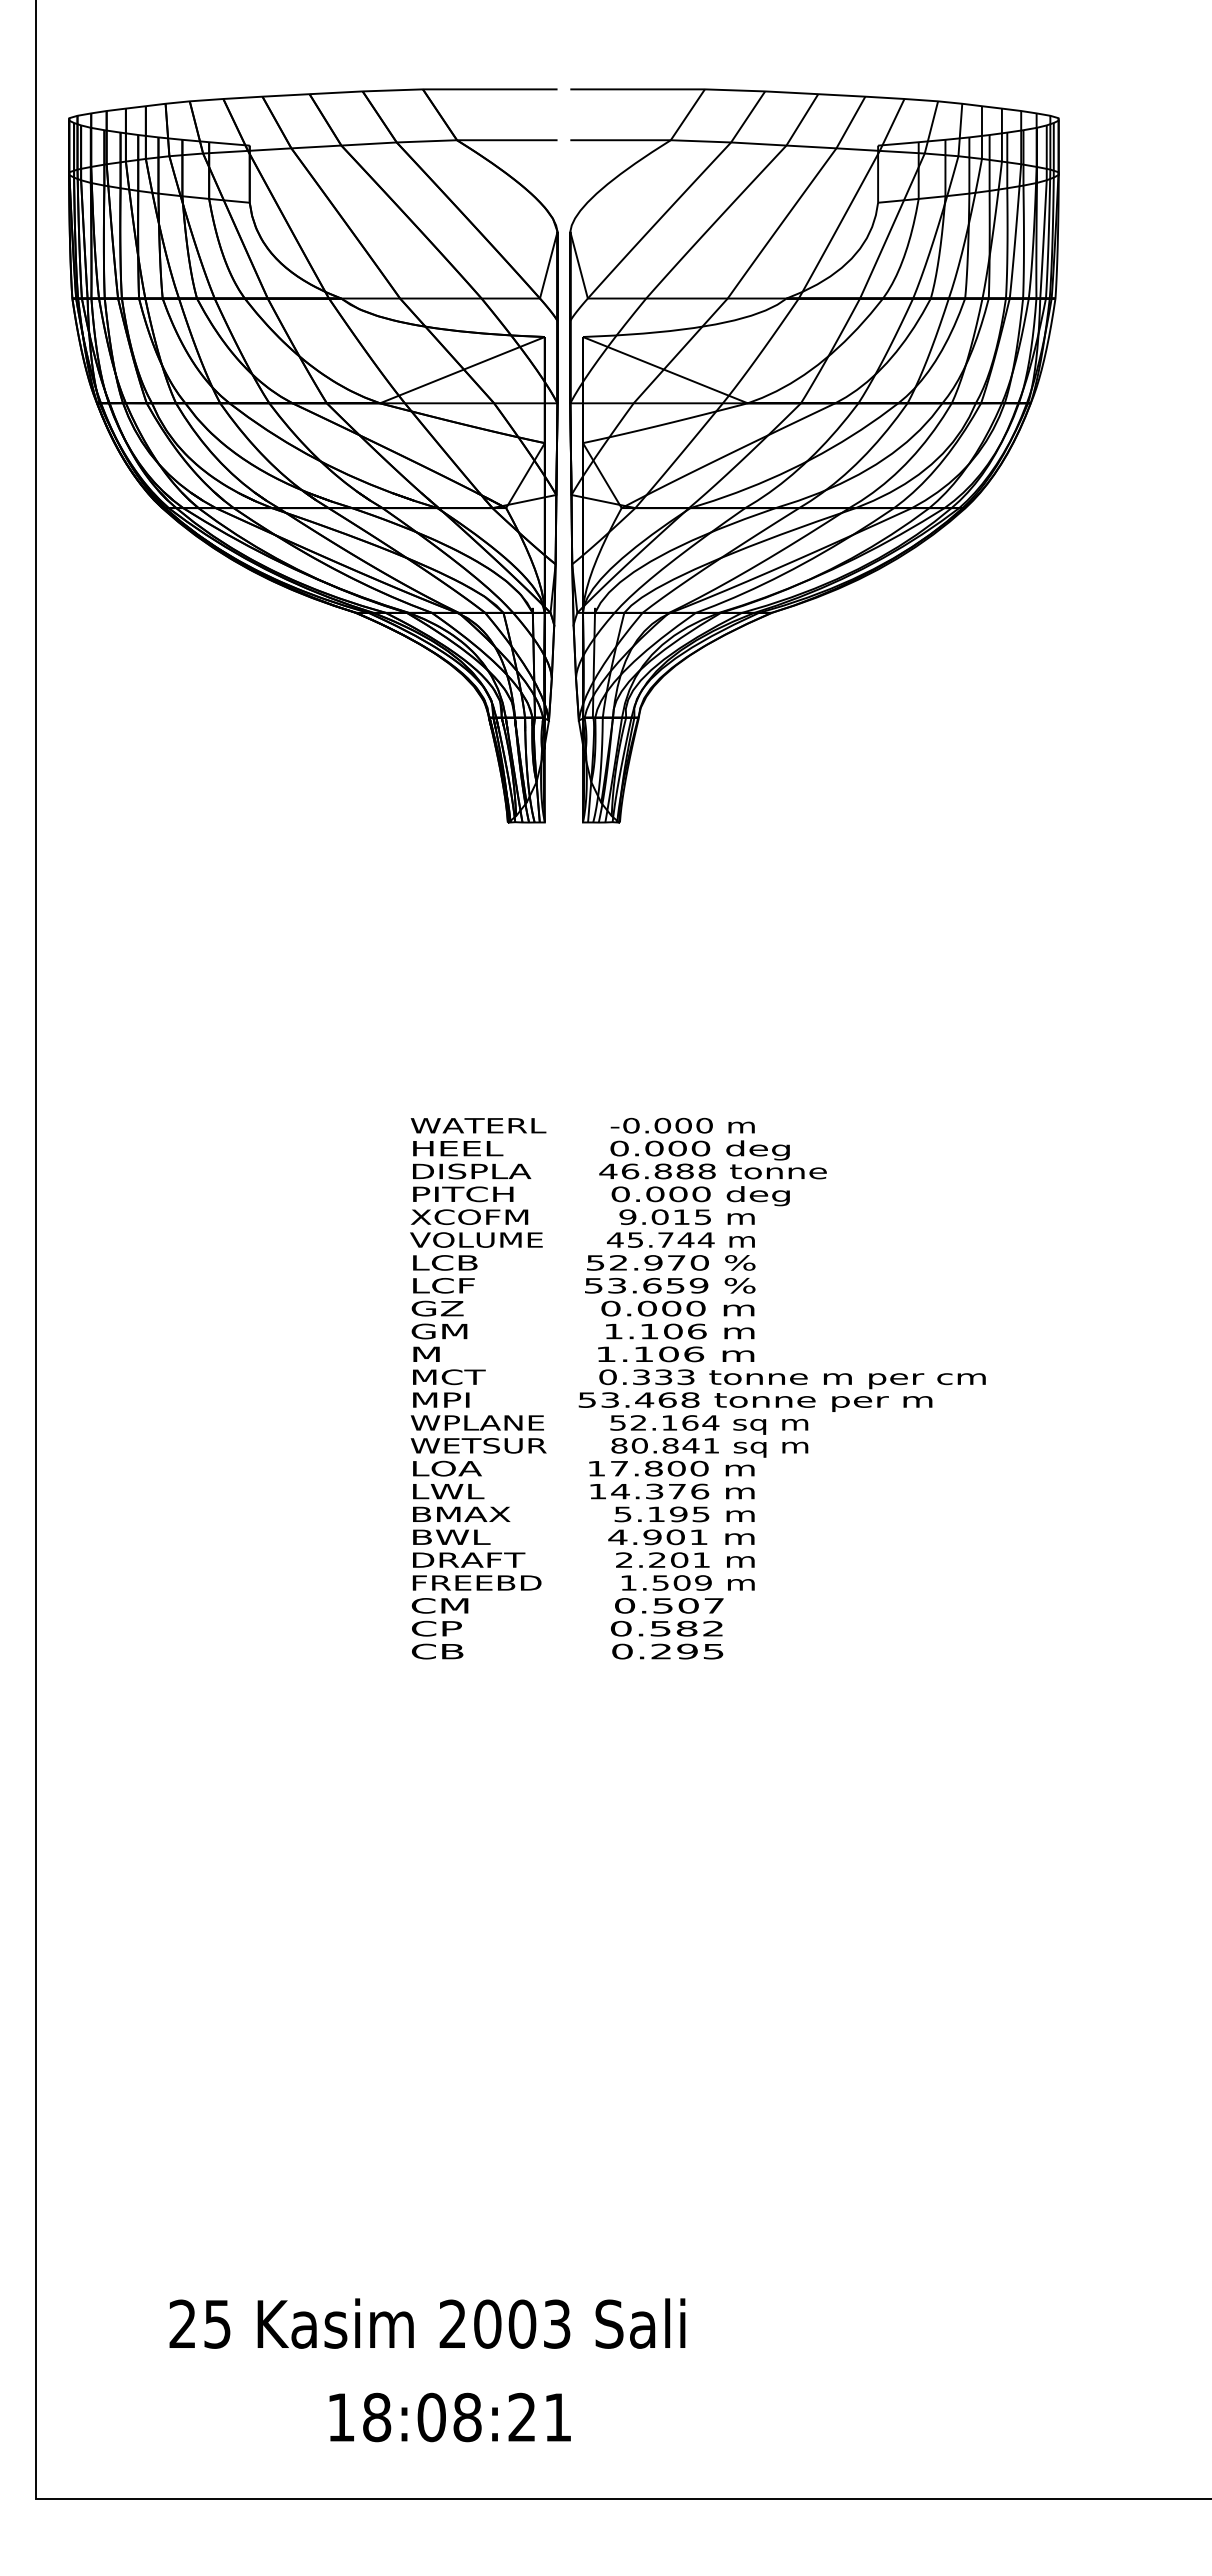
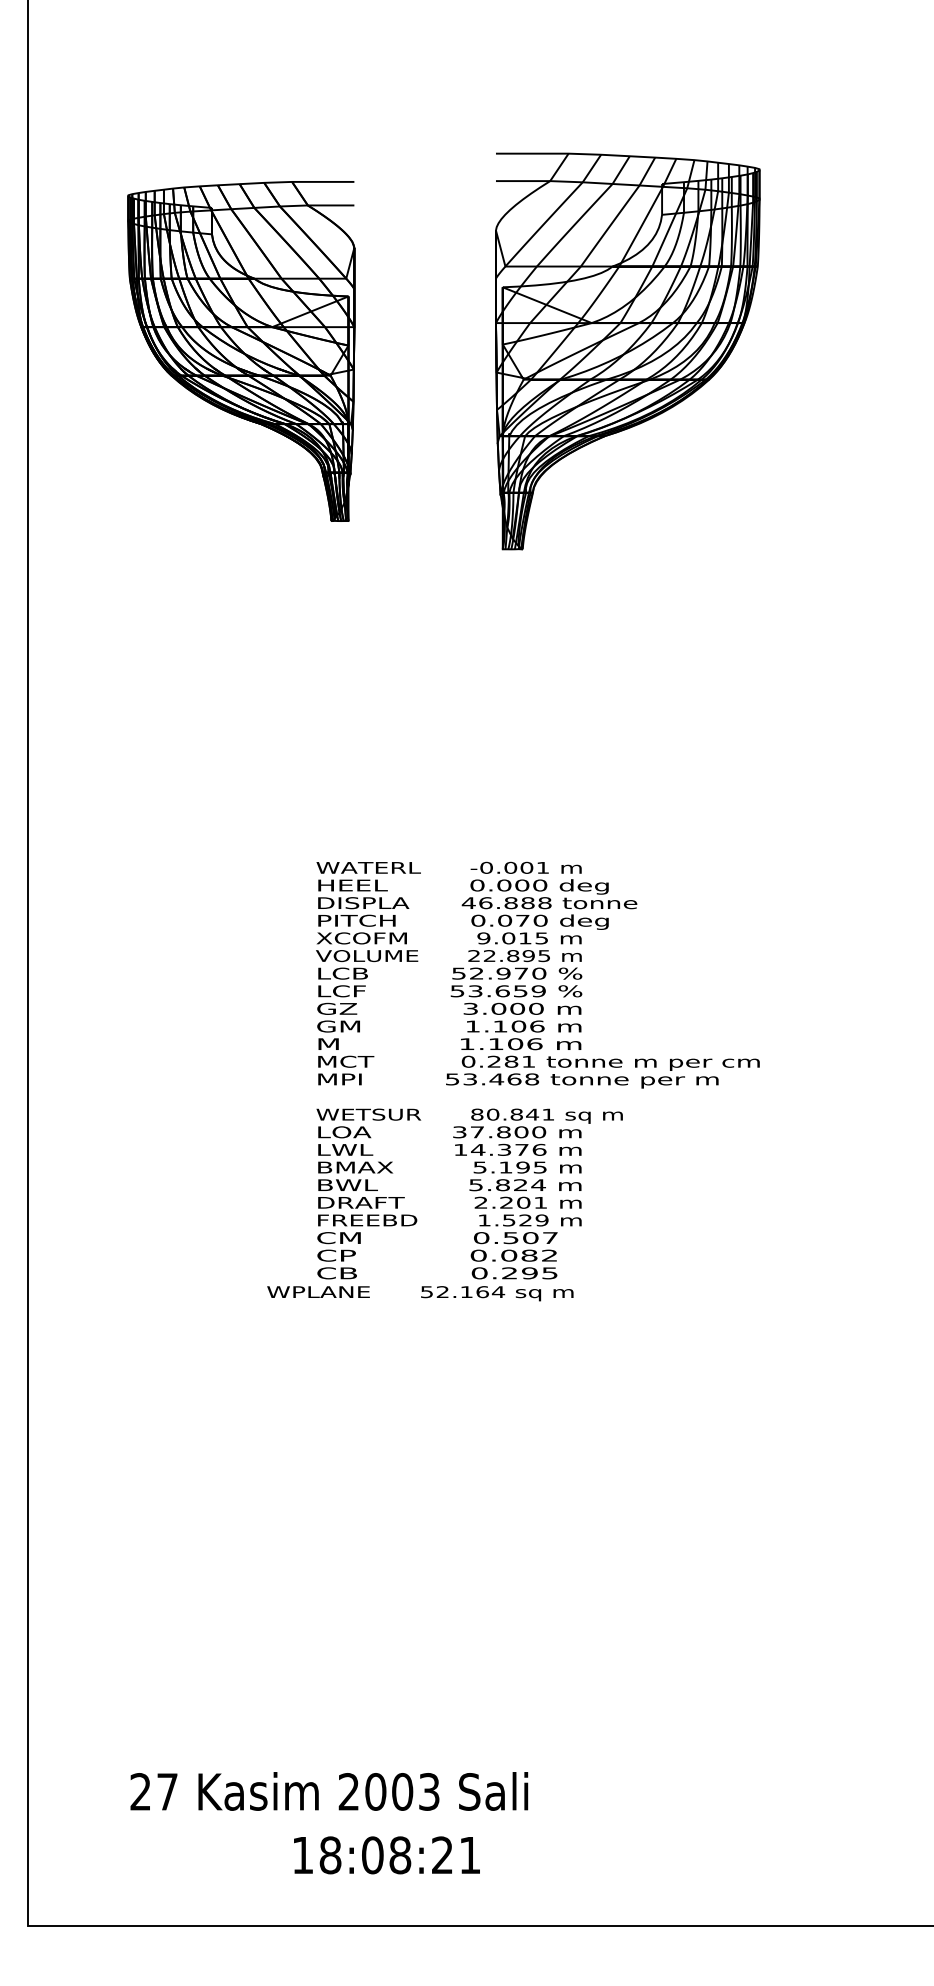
part: (313, 455) -> (241, 351), size x0.6
part: (814, 455) -> (627, 351), size x0.7
text: (704, 1125) -> (542, 867), -0.000 -> -0.001
text: (678, 1194) -> (522, 920), 0.000 -> 0.070
text: (660, 1239) -> (509, 955), 45.744 -> 22.895
text: (610, 1308) -> (470, 1008), 0.000 -> 3.000
text: (663, 1377) -> (511, 1062), 0.333 -> 0.281
text: (609, 1424) -> (420, 1293), moved
text: (596, 1468) -> (459, 1132), 17.800 -> 37.800
text: (658, 1537) -> (507, 1185), 4.901 -> 5.824
text: (681, 1582) -> (525, 1220), 1.509 -> 1.529
text: (660, 1628) -> (509, 1255), 0.582 -> 0.082
text: (217, 2324) -> (167, 1792), 25 -> 27
text: (449, 2417) -> (386, 1855), moved

